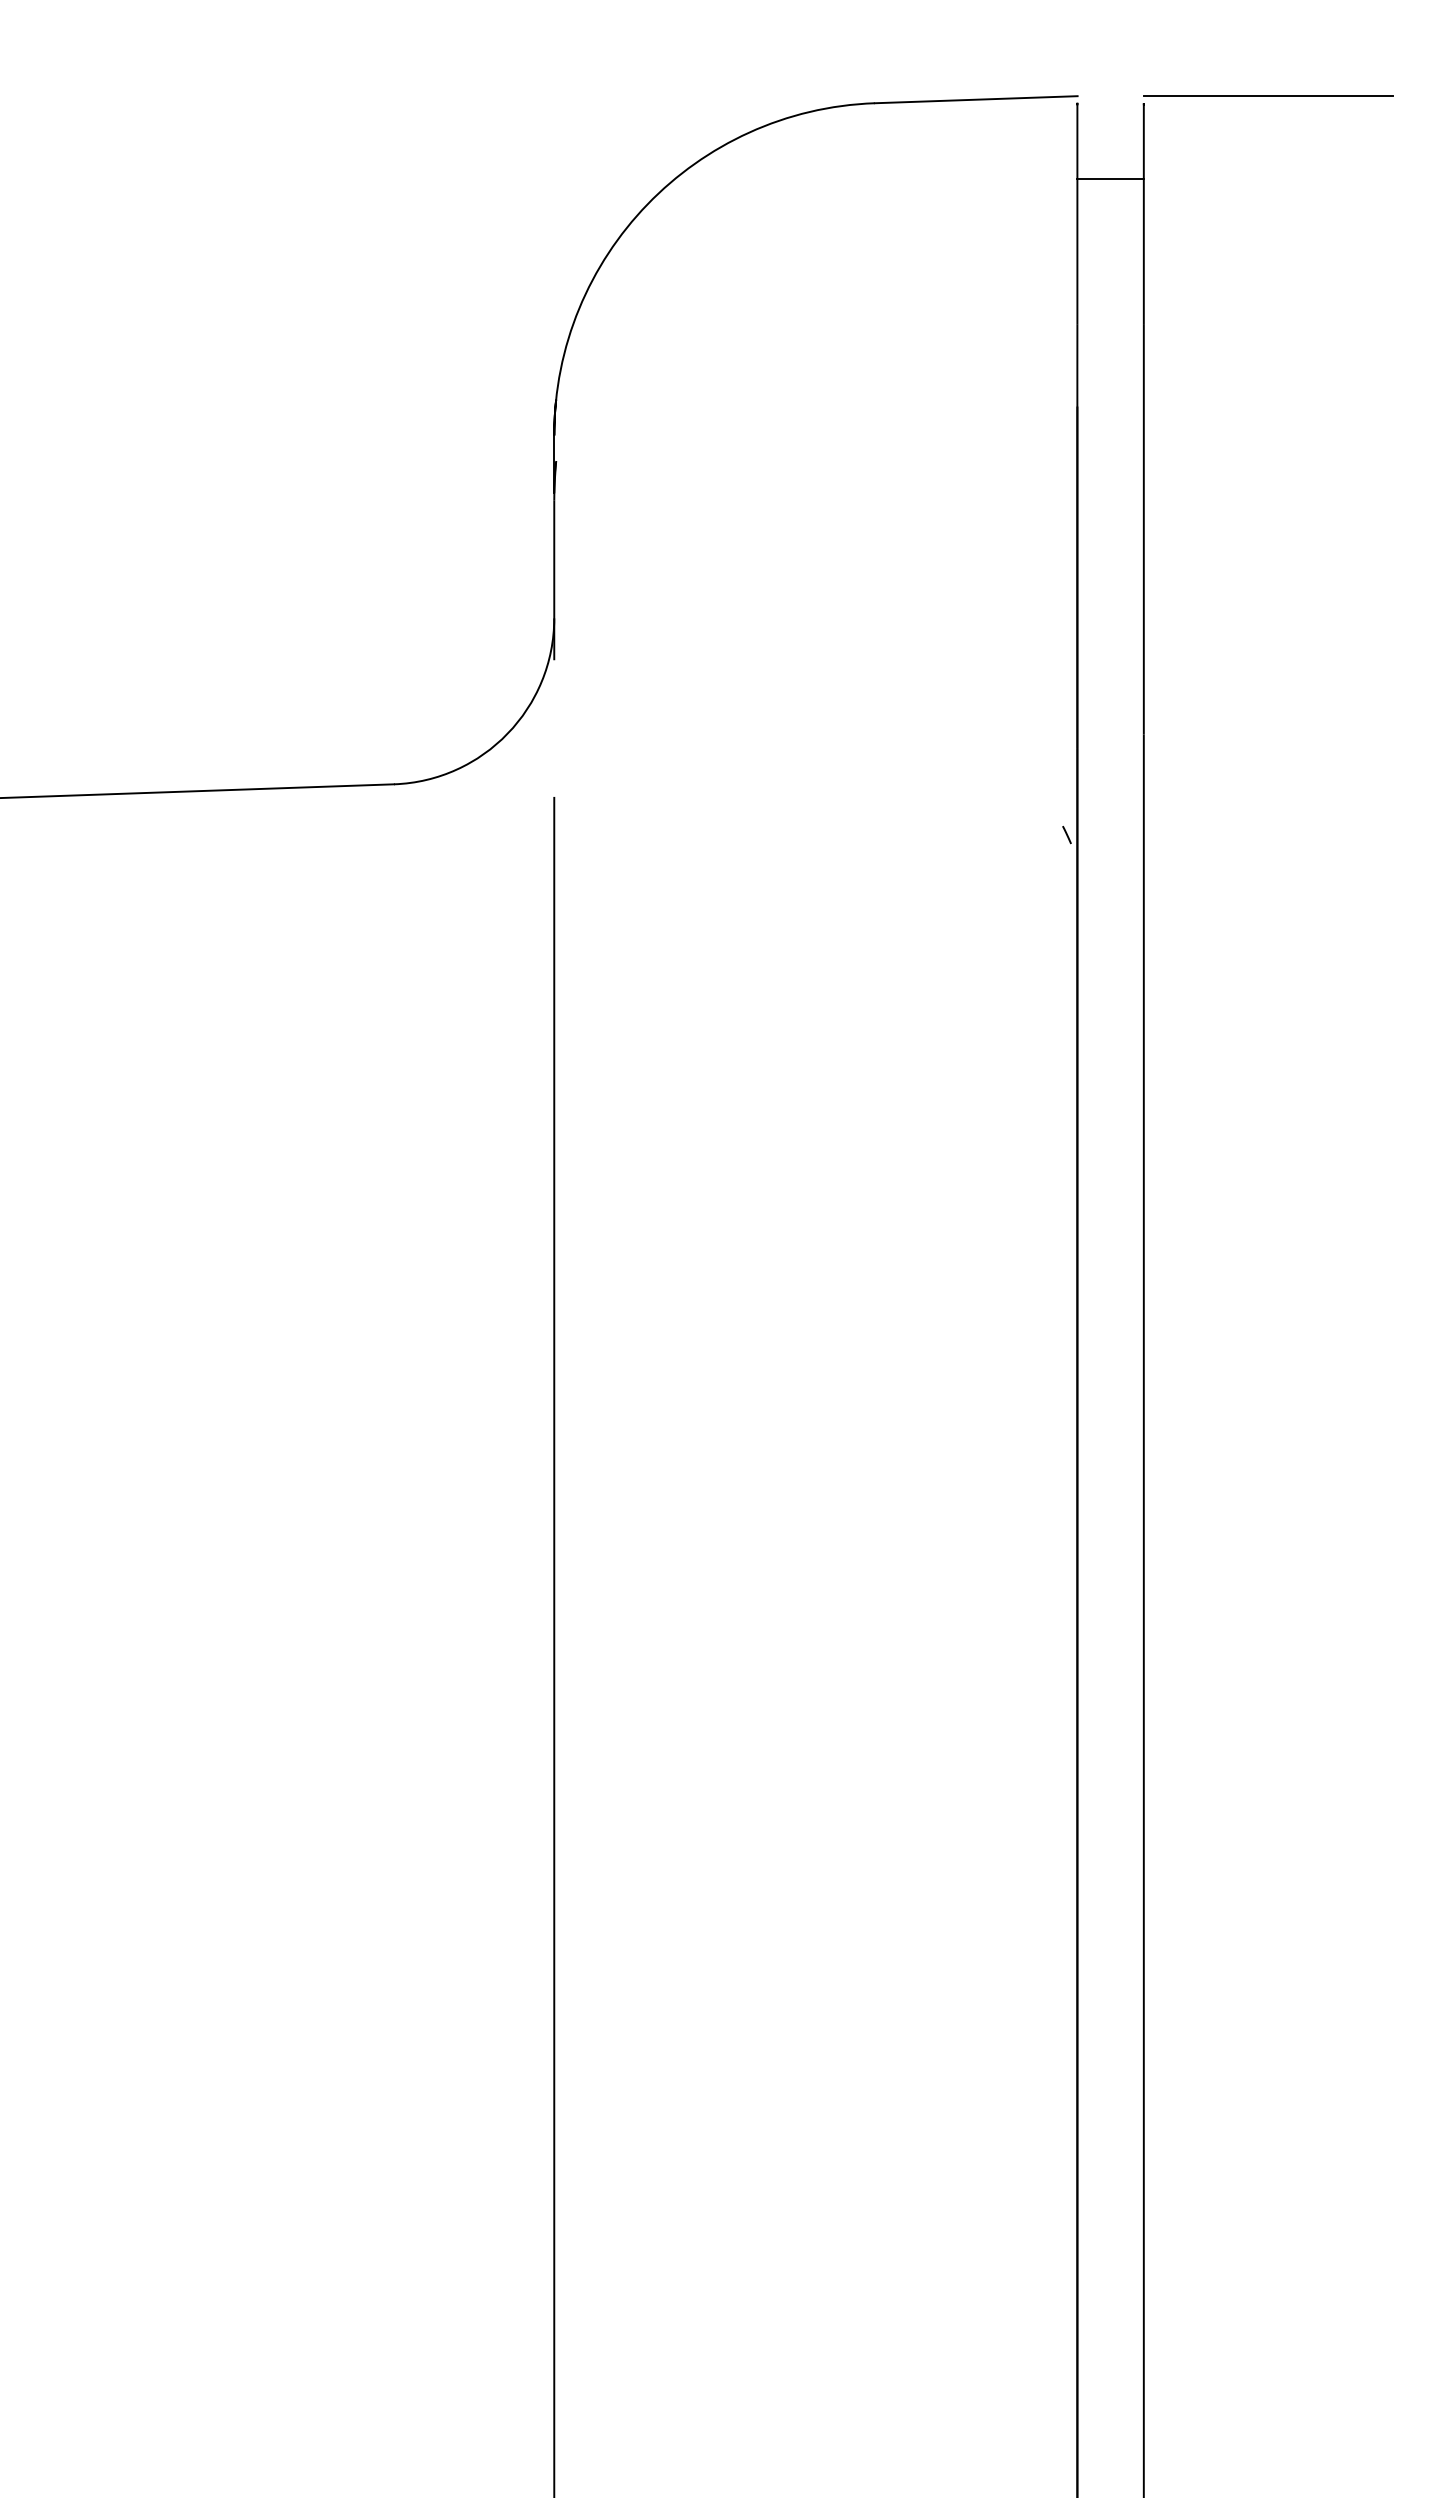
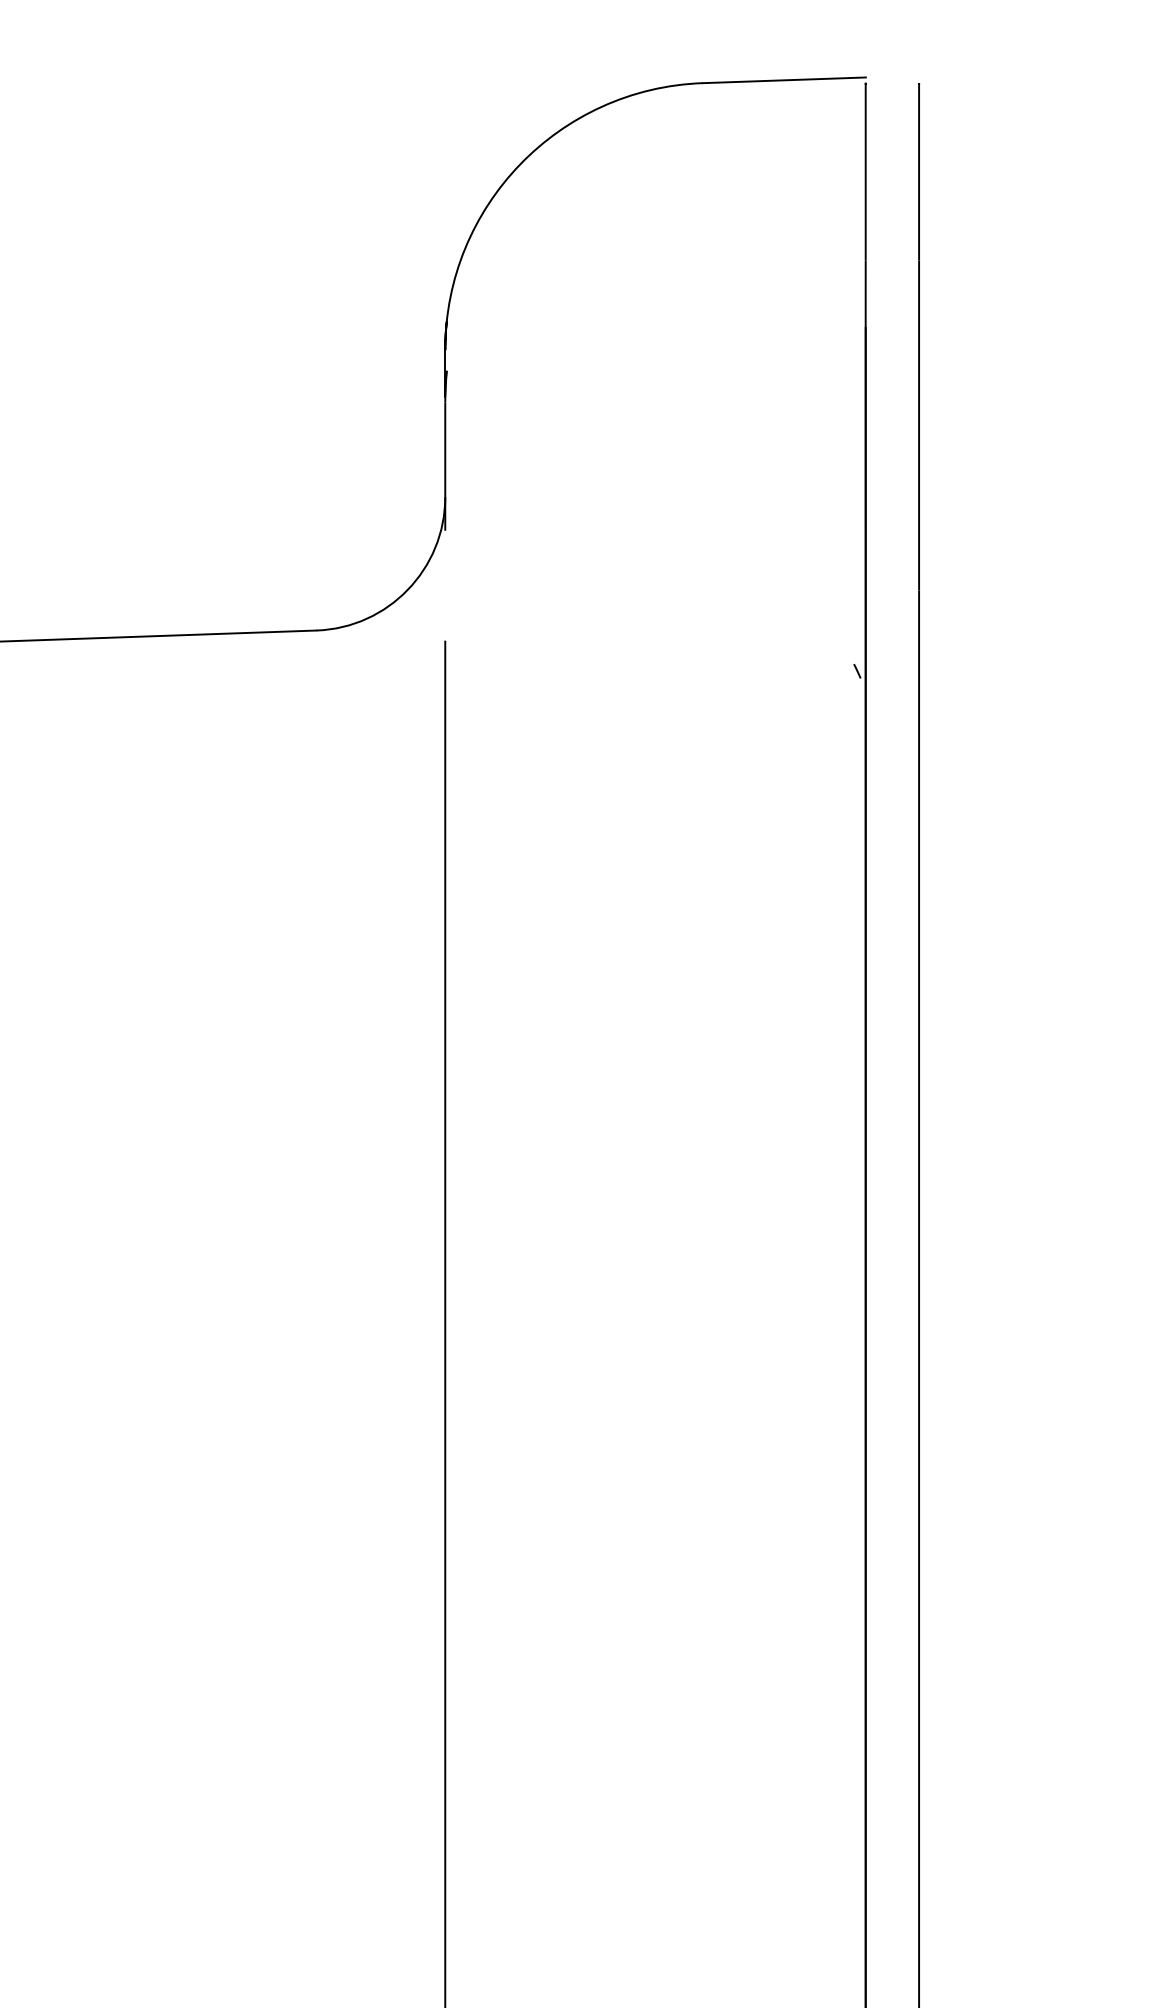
line: (1267, 96) -> (1018, 77), removed
line: (1110, 179) -> (892, 144), removed

